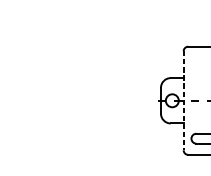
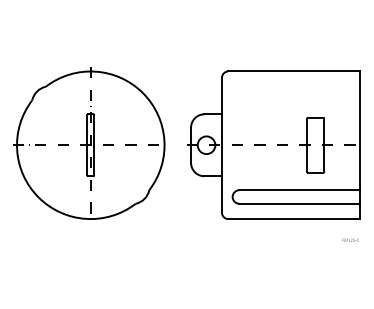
part: (86, 99) -> (89, 143), added
line: (184, 100) -> (222, 145), dashed -> solid

